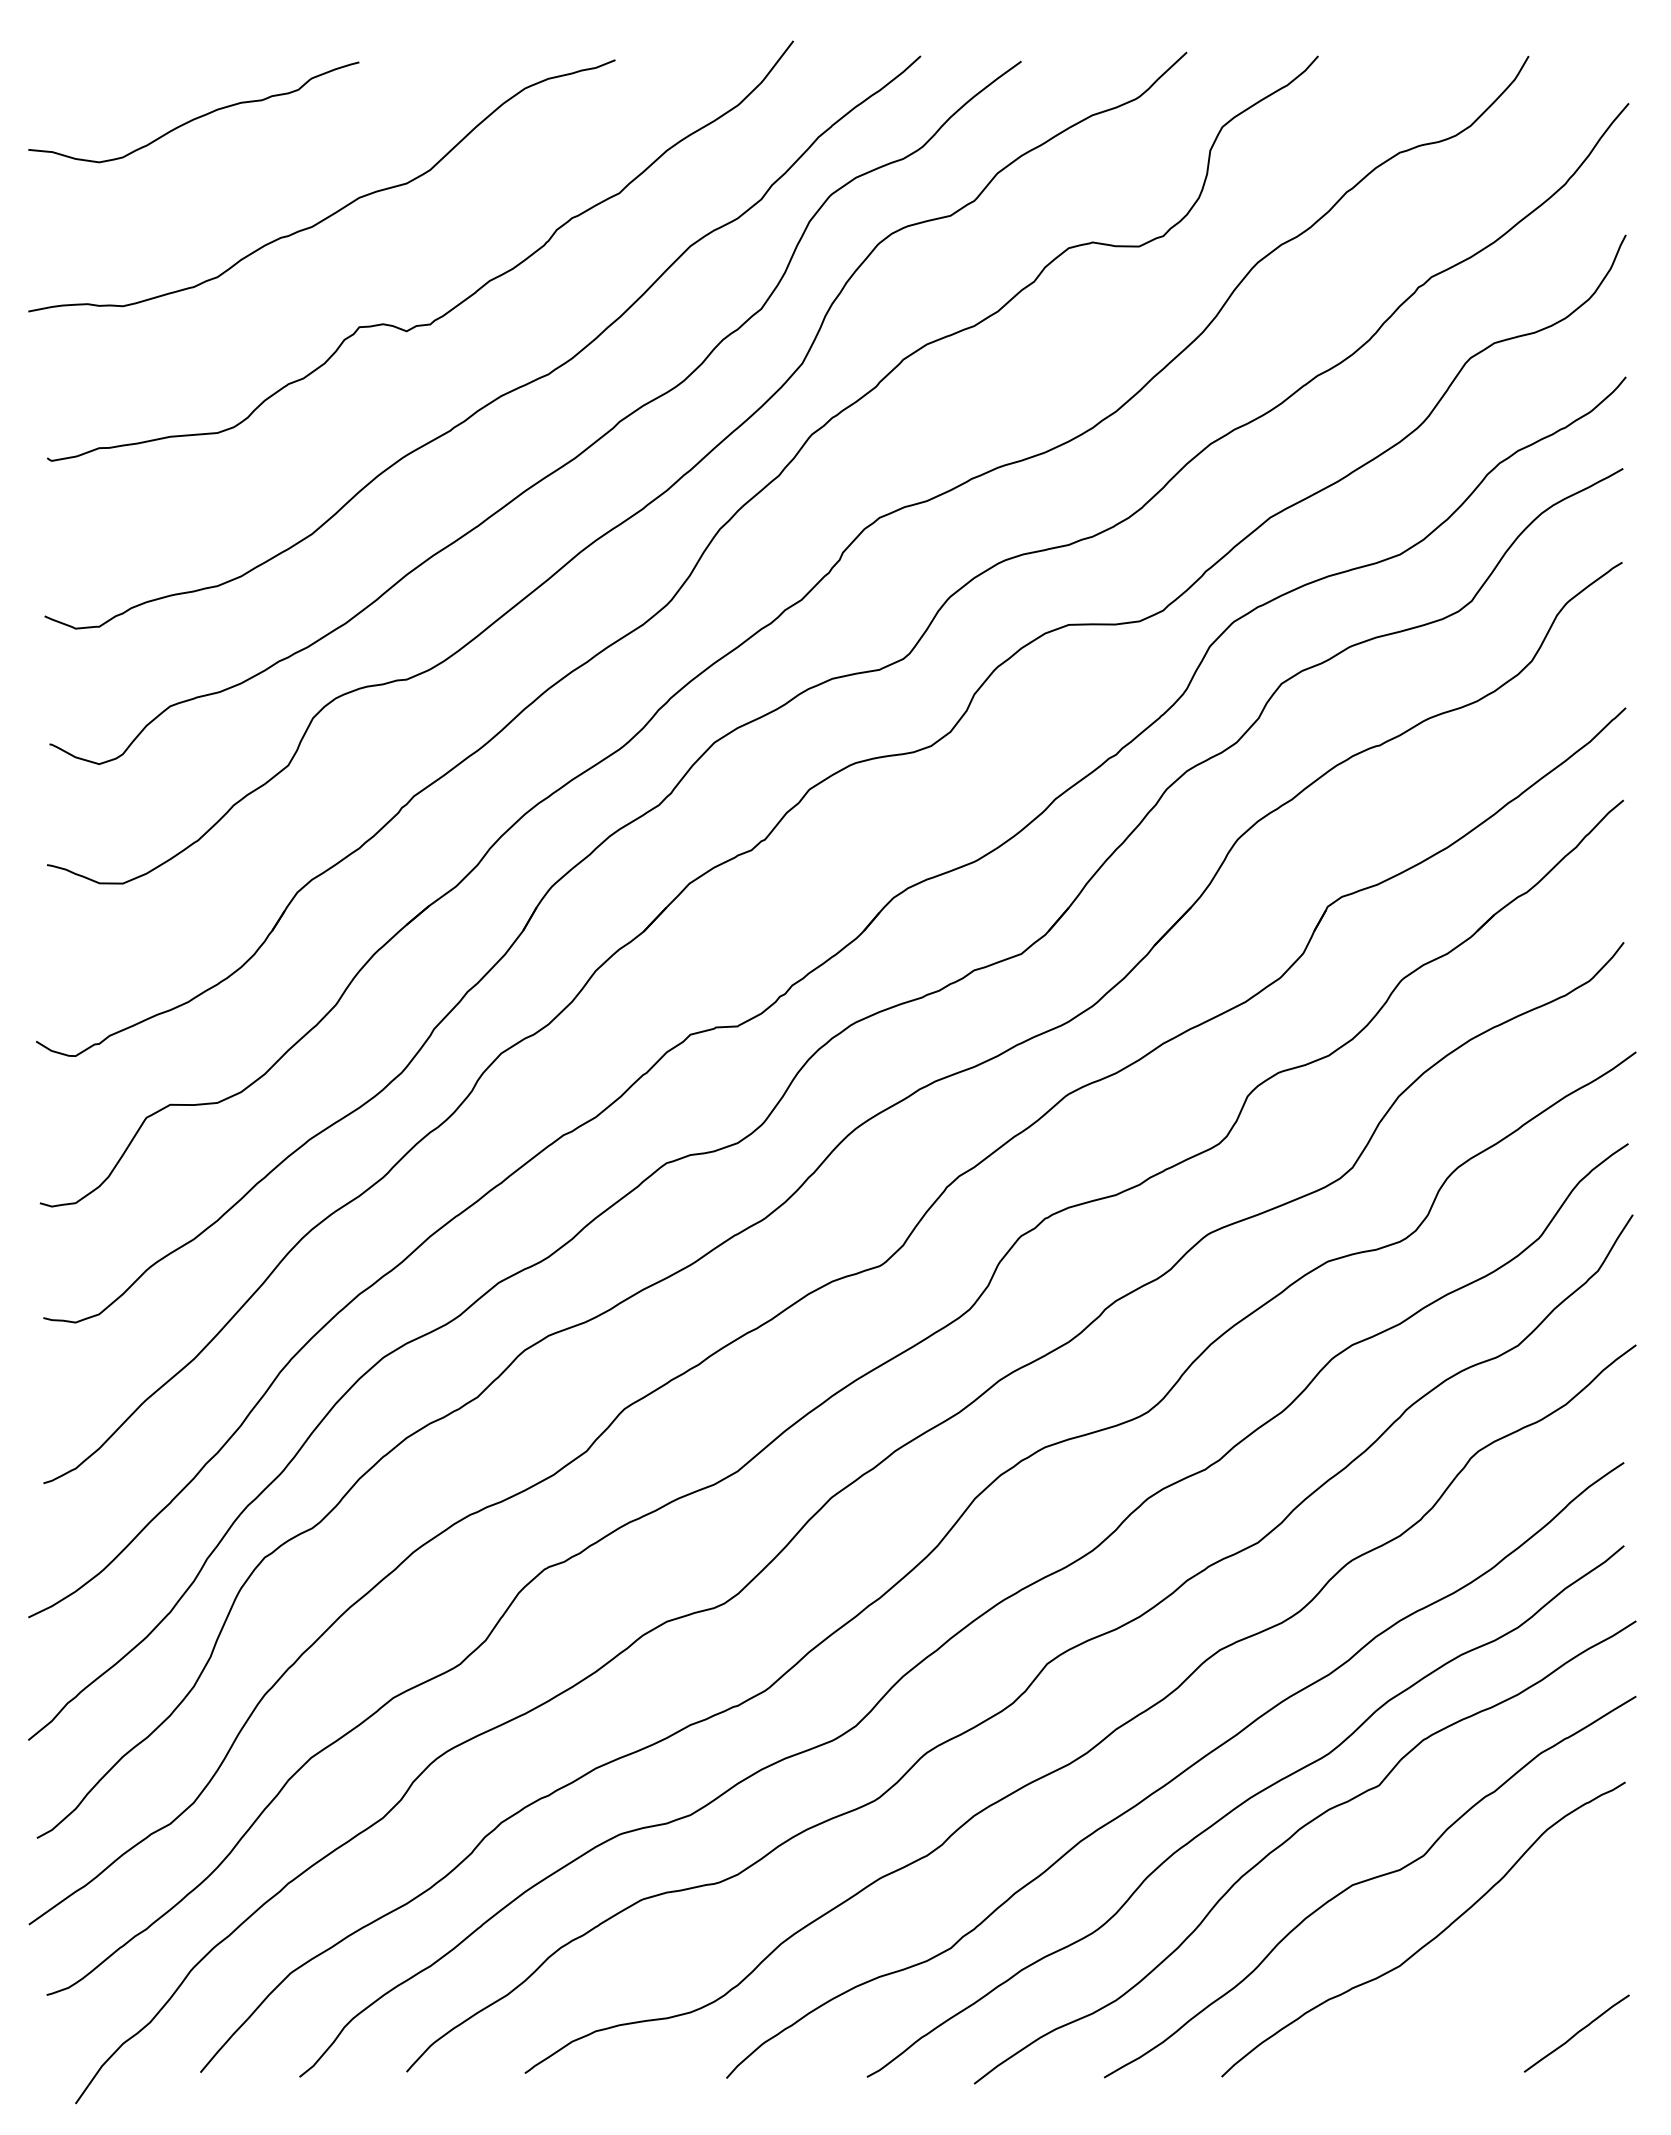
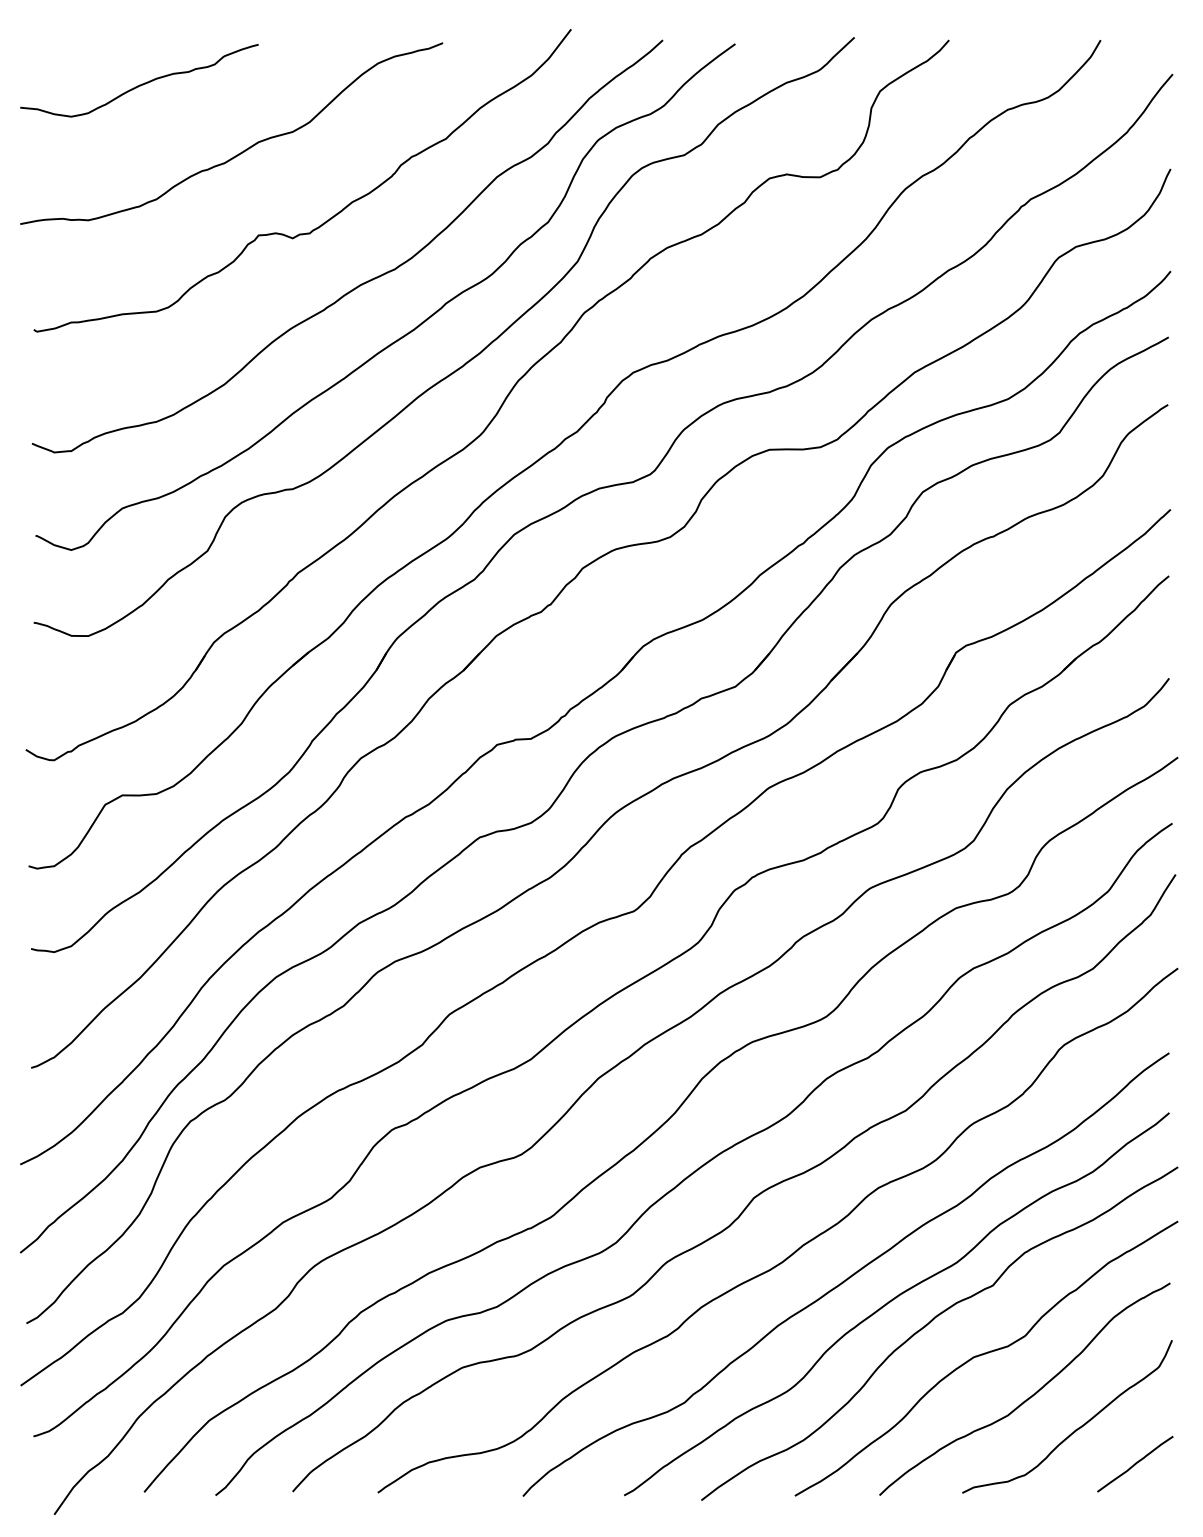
curve: (1494, 1985) -> (1076, 1429), added

